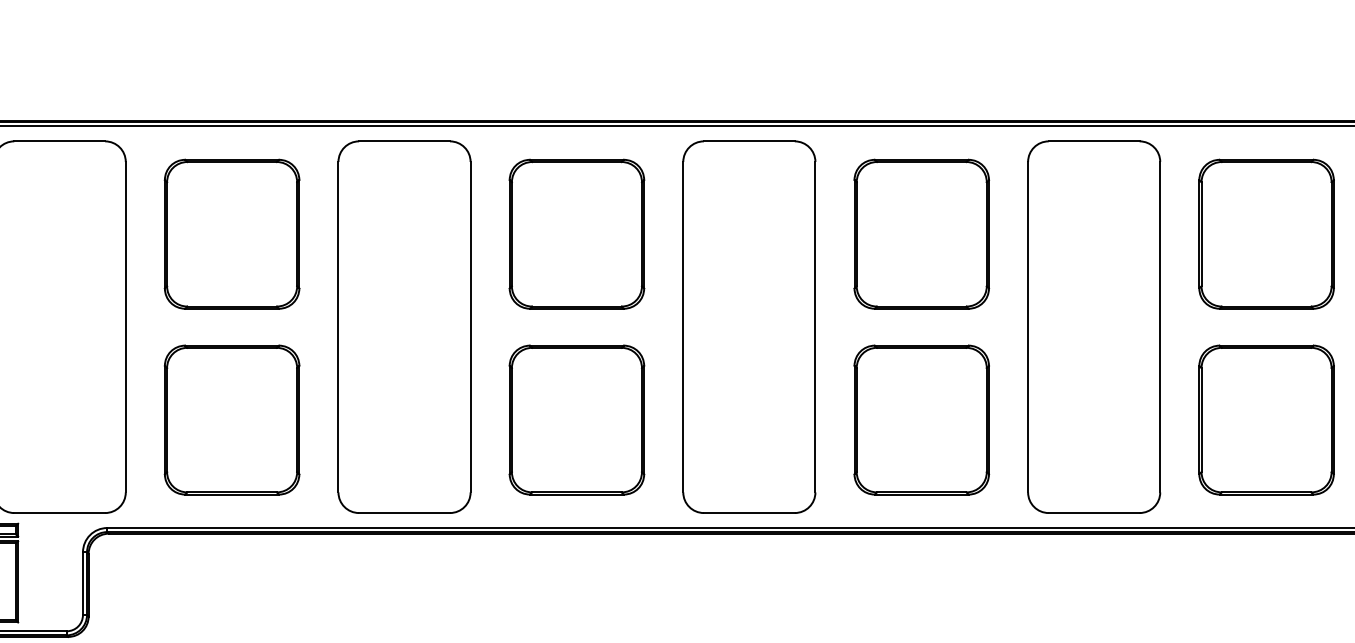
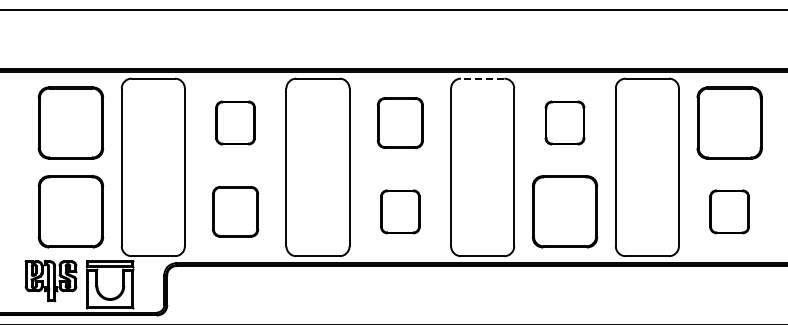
line: (748, 141) -> (482, 78), solid -> dashed
part: (231, 233) -> (235, 122), size x0.6
part: (577, 233) -> (400, 122), size x0.7
part: (920, 233) -> (564, 122), size x0.6
part: (231, 419) -> (235, 211), size x0.7
part: (577, 419) -> (400, 211), size x0.6
part: (1266, 419) -> (729, 211), size x0.6

